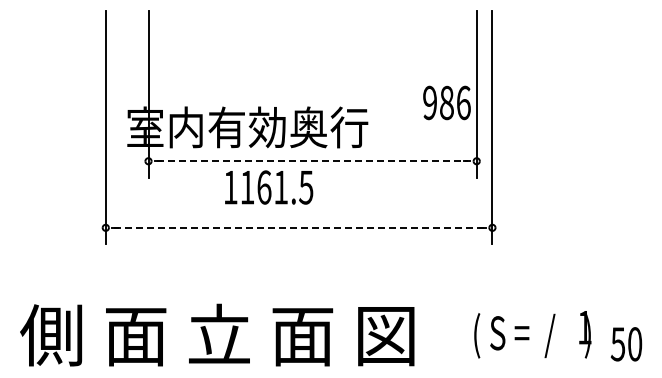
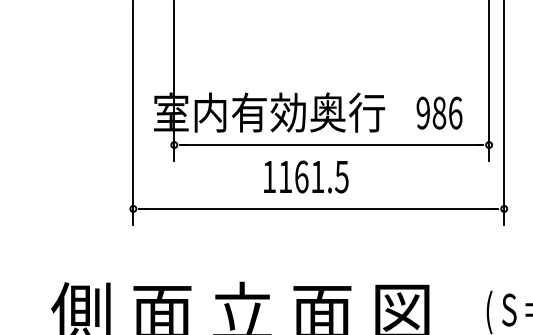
text: (446, 102) -> (439, 112), moved
line: (312, 161) -> (331, 145), dashed -> solid
text: (269, 187) -> (306, 176), moved
line: (299, 227) -> (319, 208), dashed -> solid

